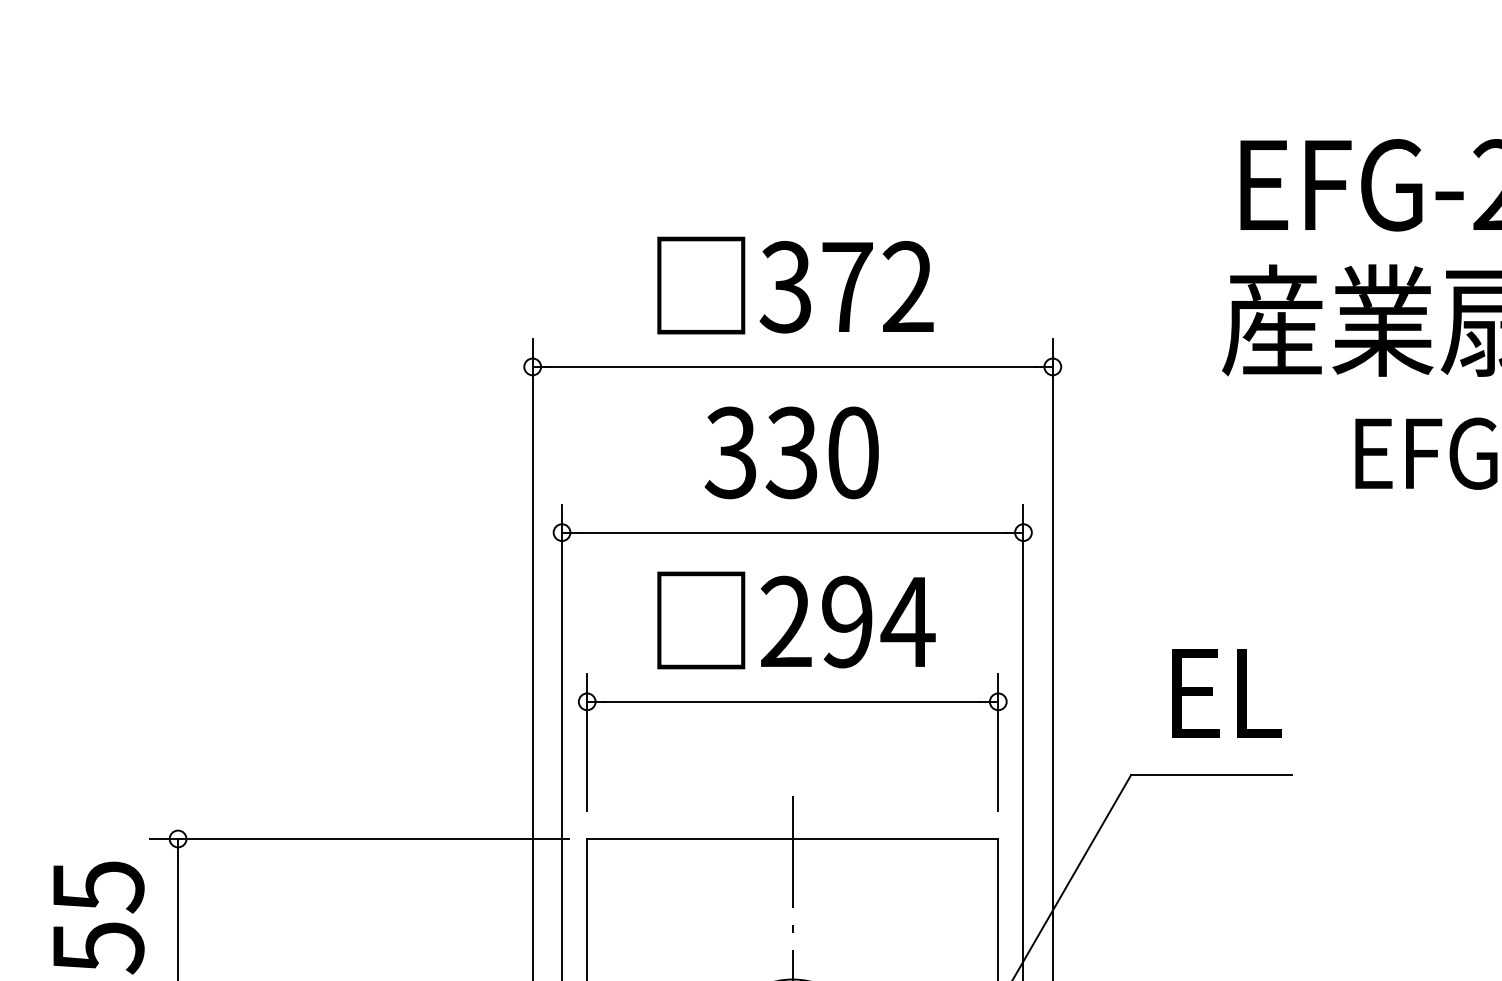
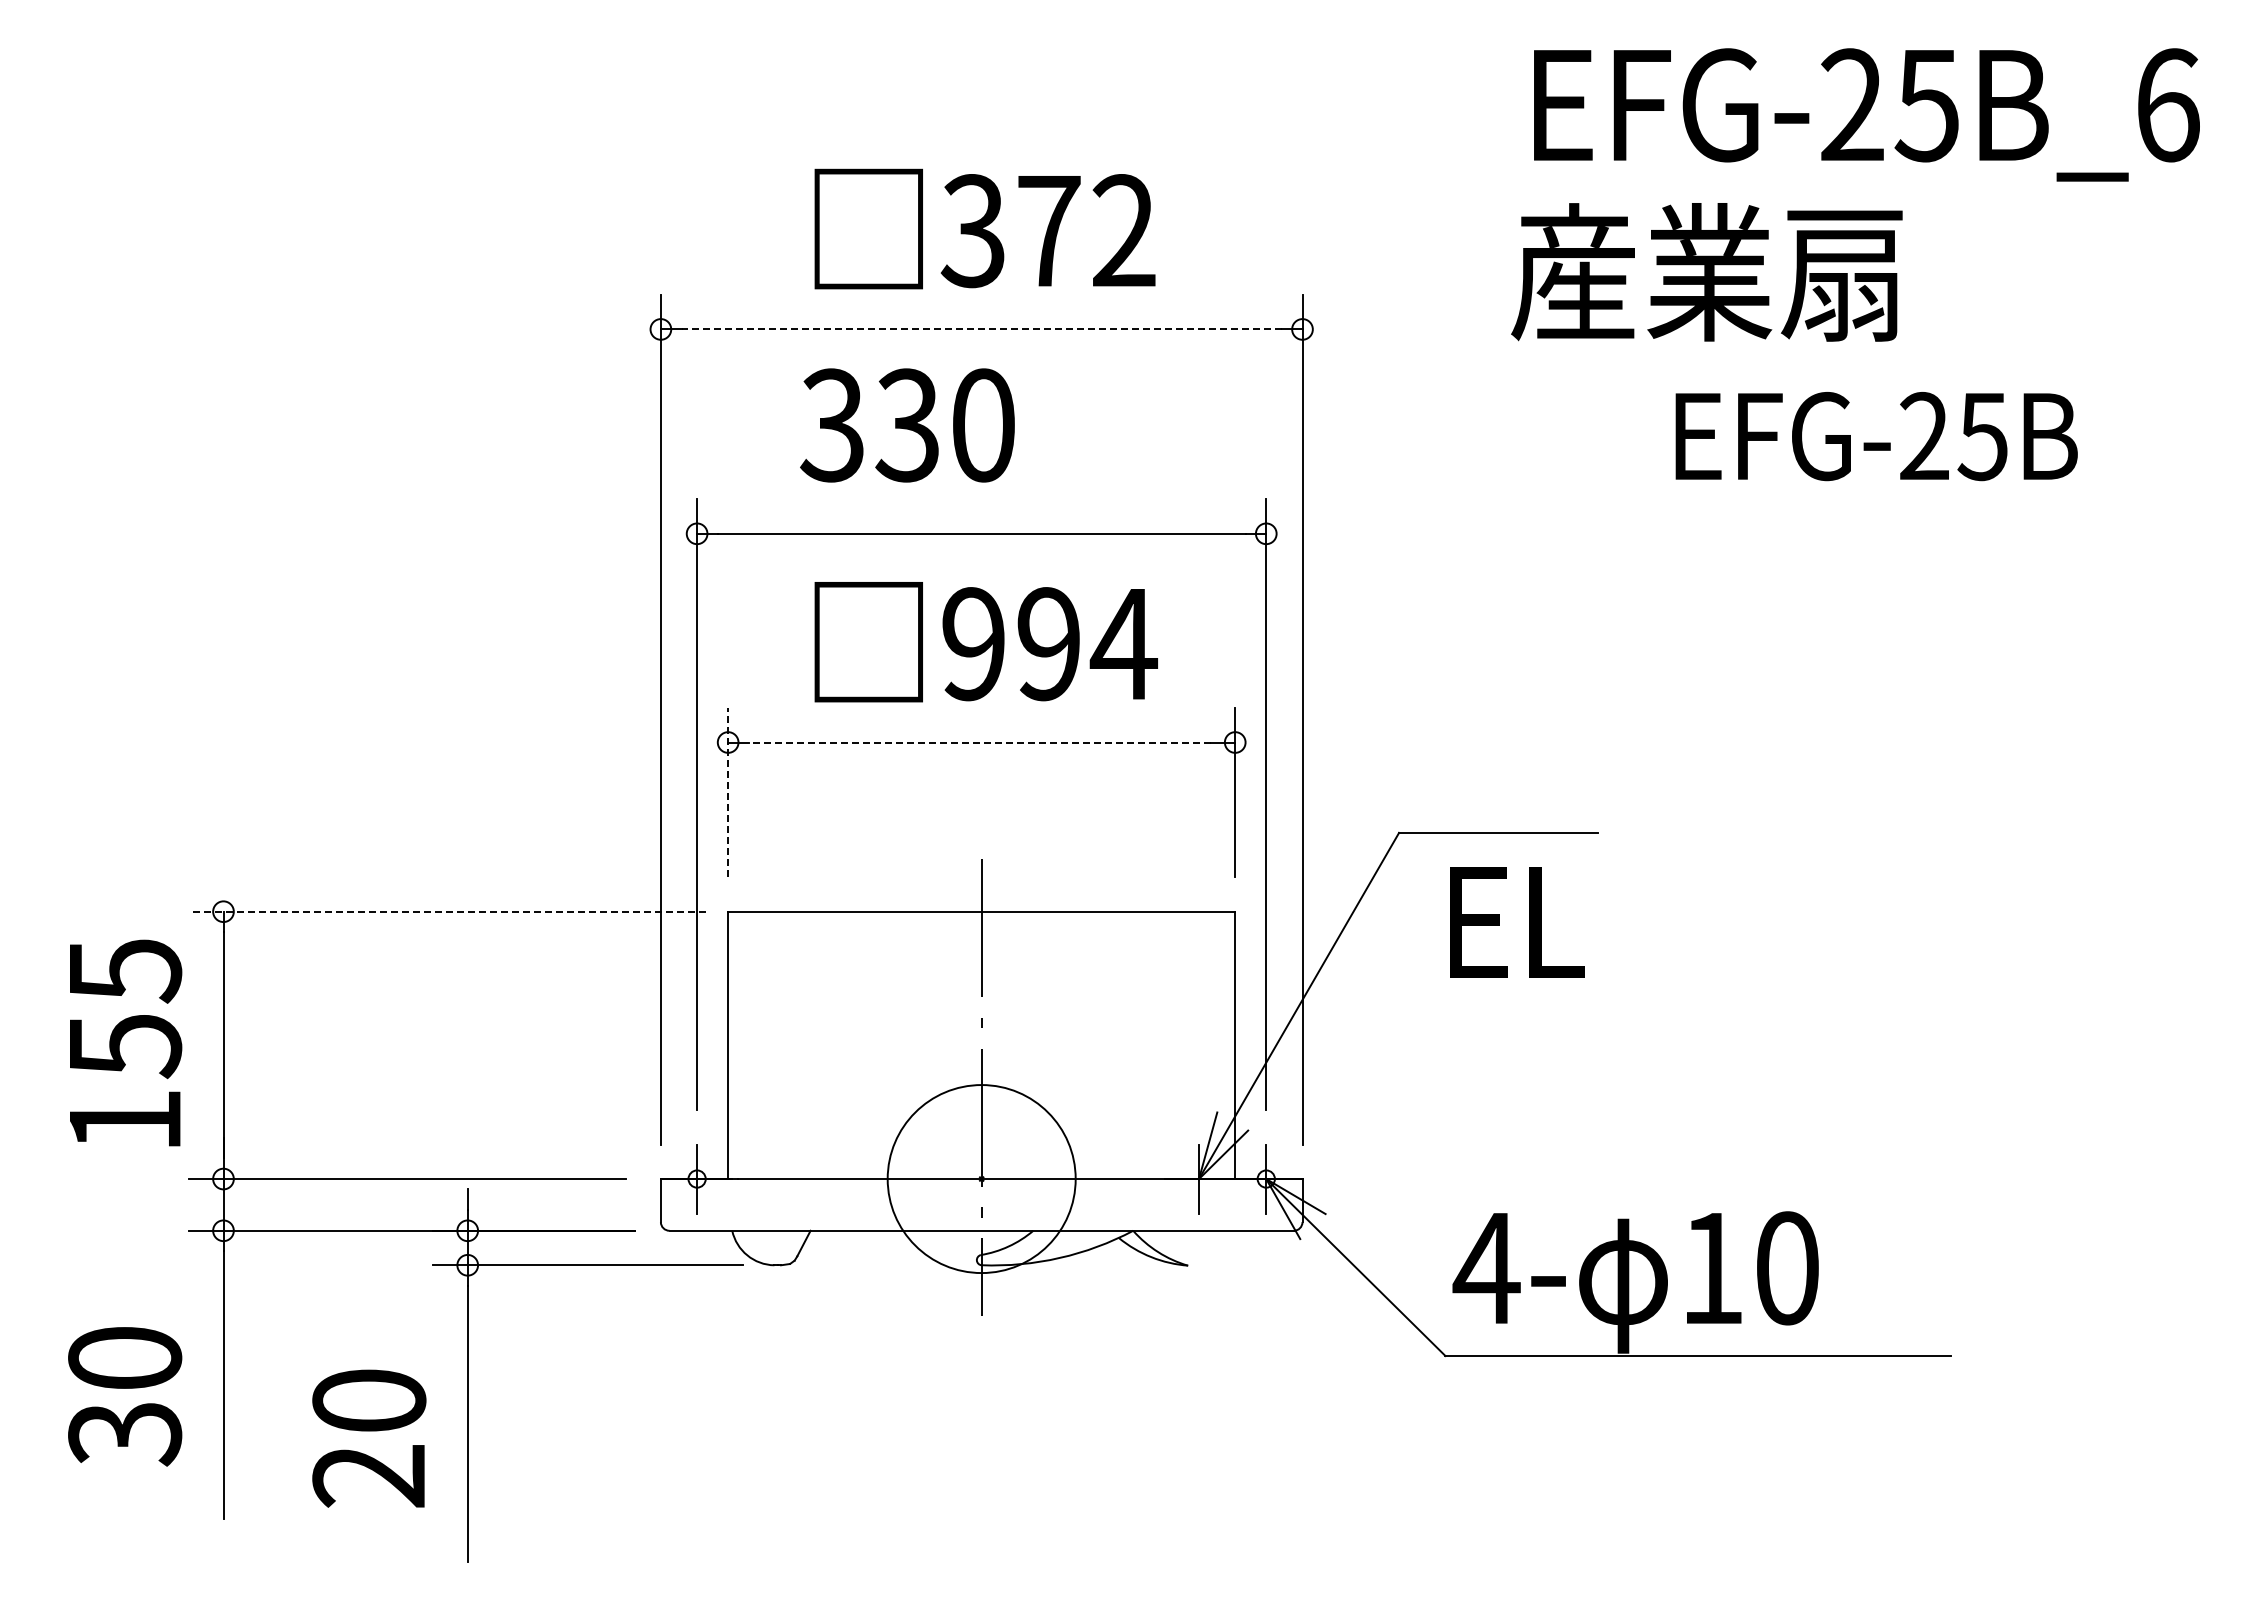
line: (792, 366) -> (981, 329), solid -> dashed
text: (791, 452) -> (907, 425), moved
text: (786, 622) -> (973, 644), 294 -> 994
text: (1227, 693) -> (1517, 922), moved
line: (790, 701) -> (979, 742), solid -> dashed
line: (587, 742) -> (728, 792), solid -> dashed
line: (358, 838) -> (446, 911), solid -> dashed

